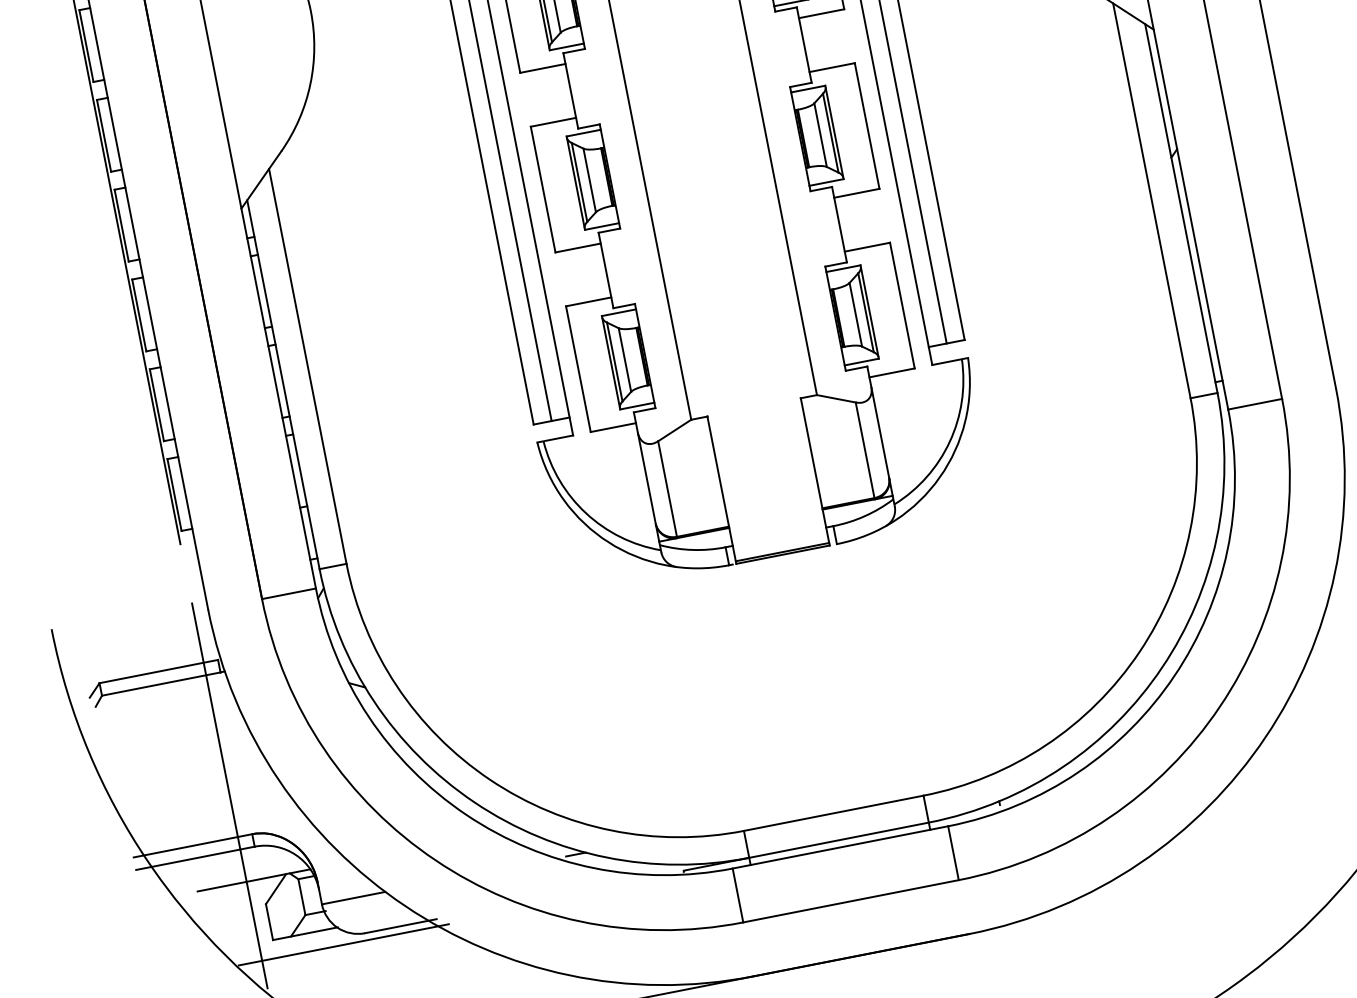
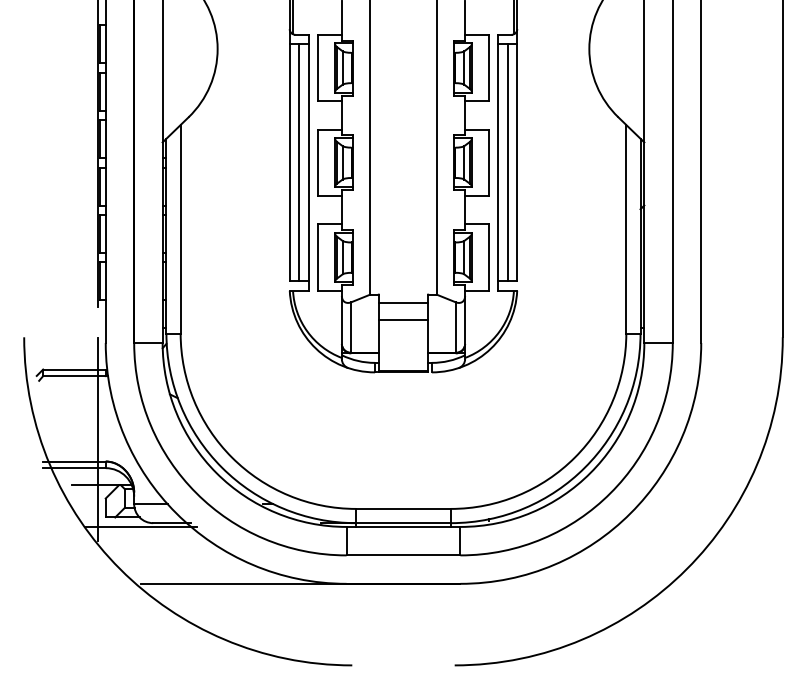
line: (757, 422) -> (403, 302), added
line: (763, 456) -> (403, 320), added

